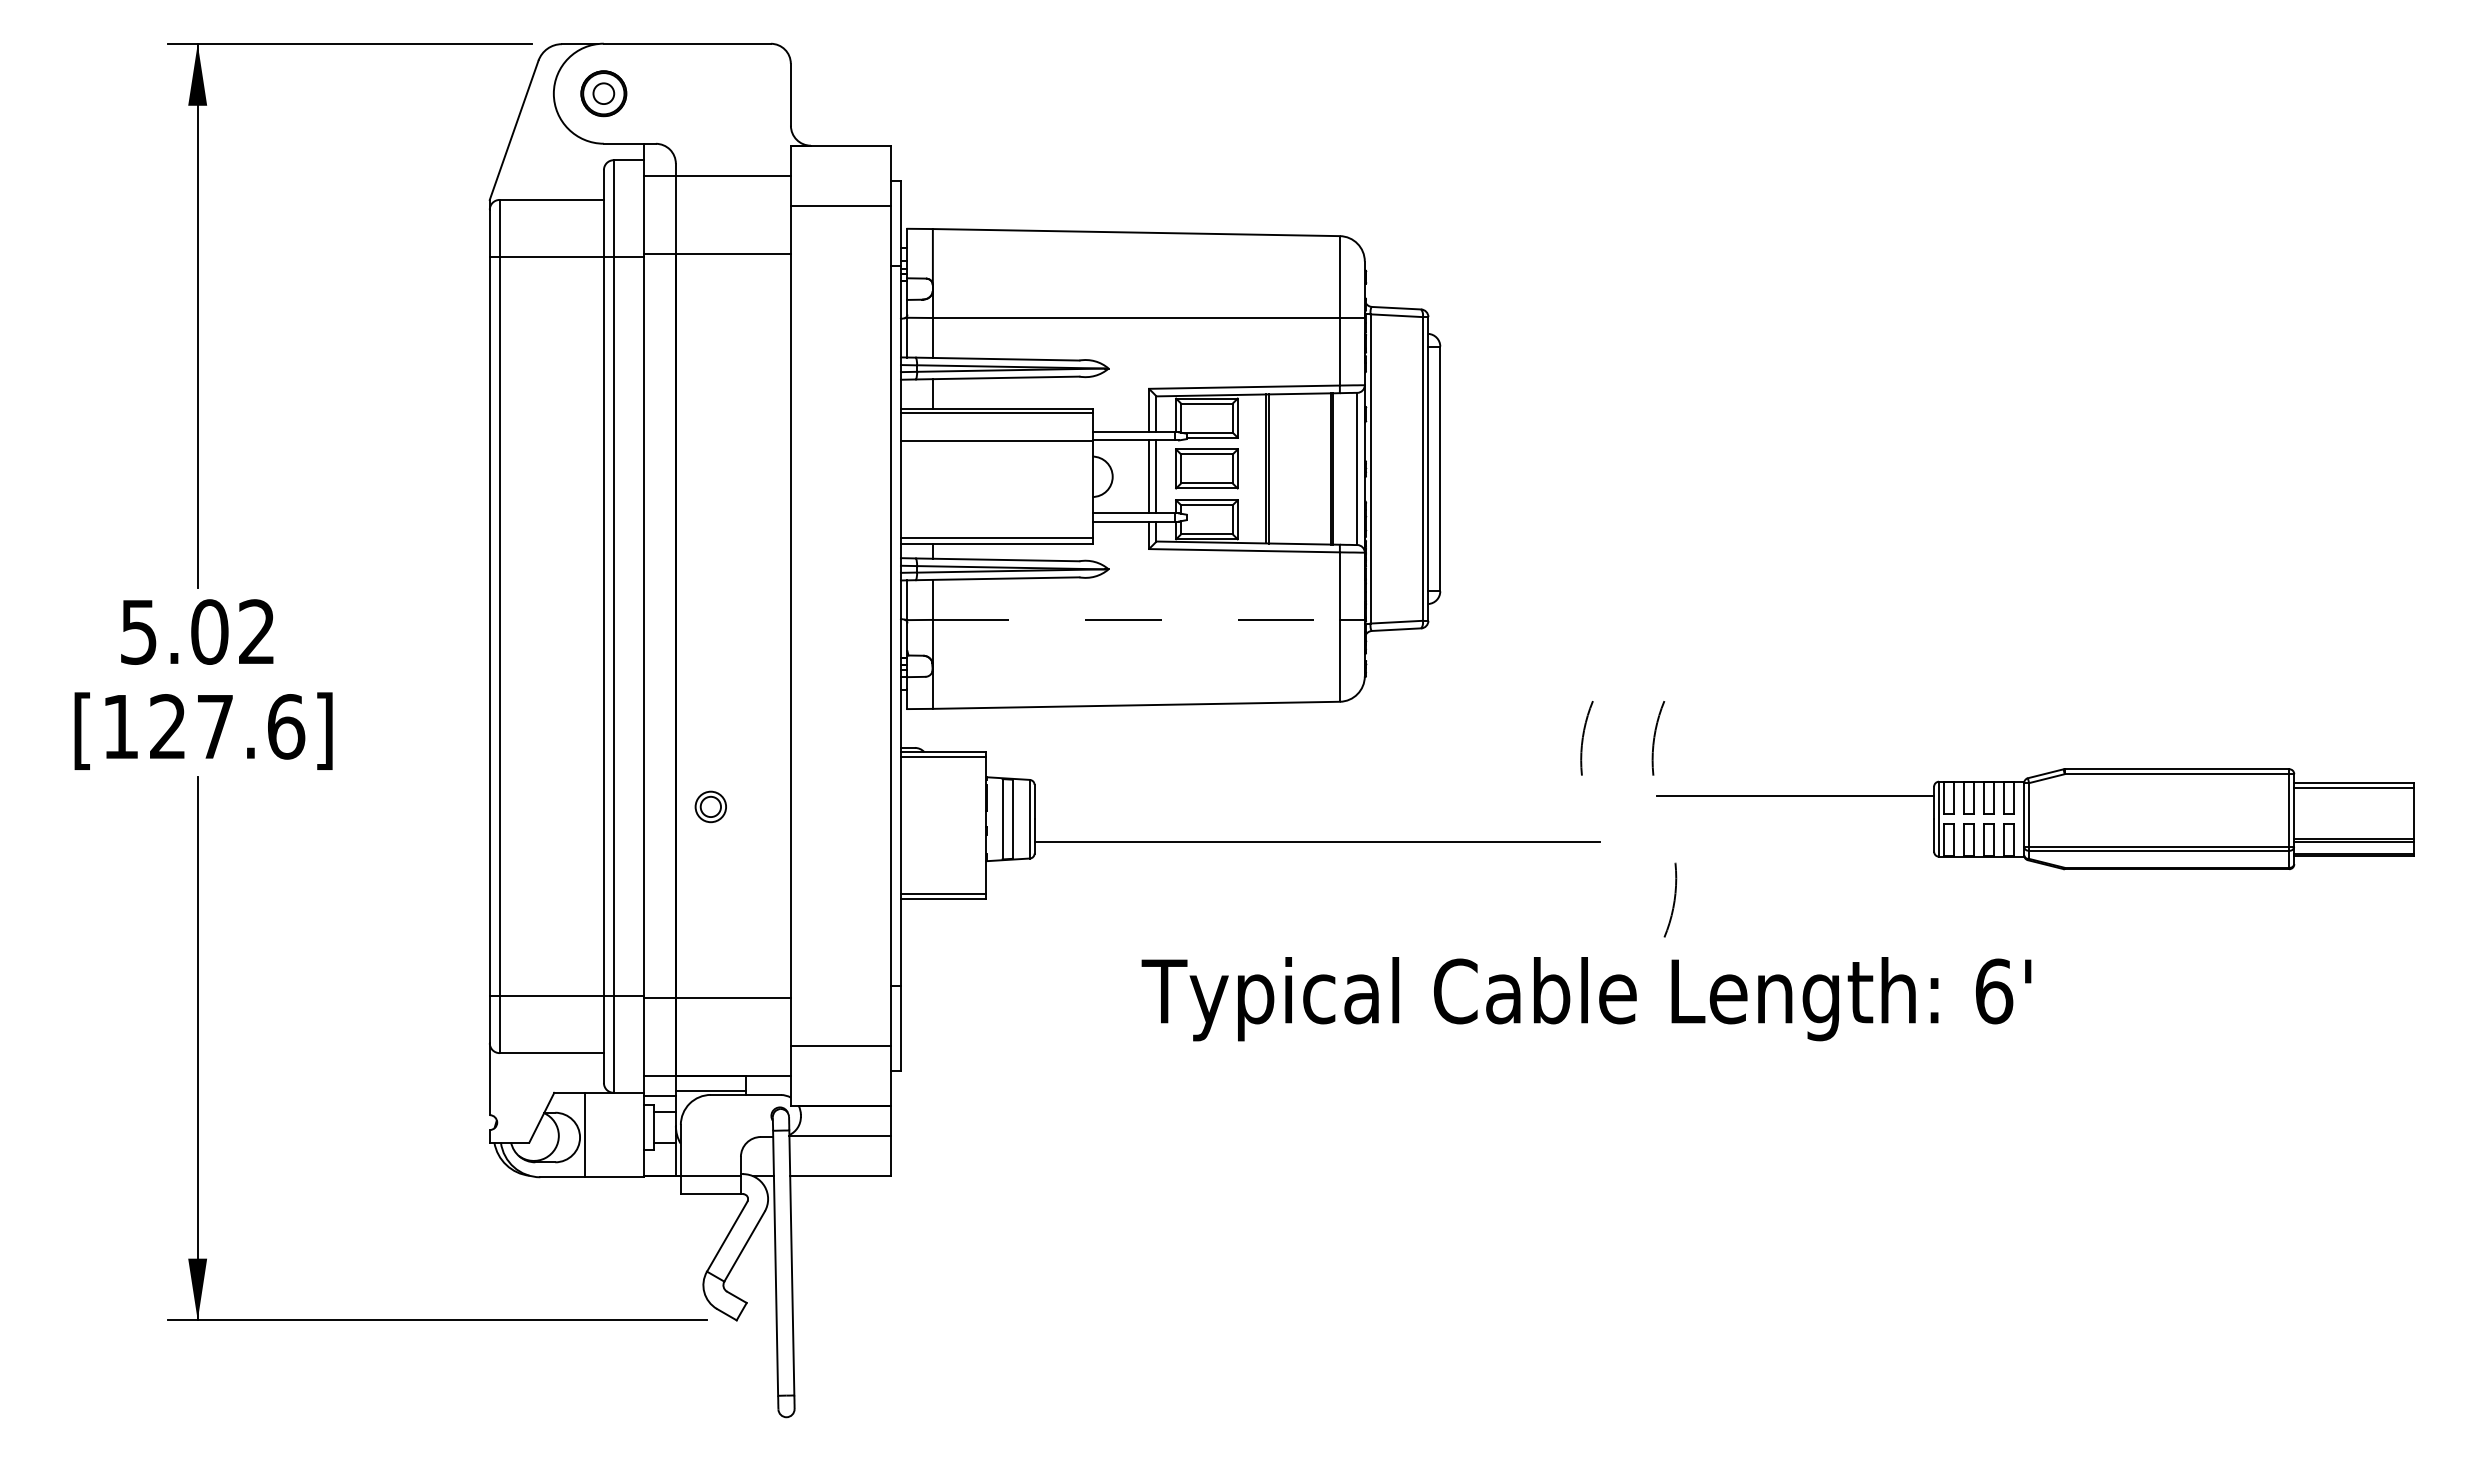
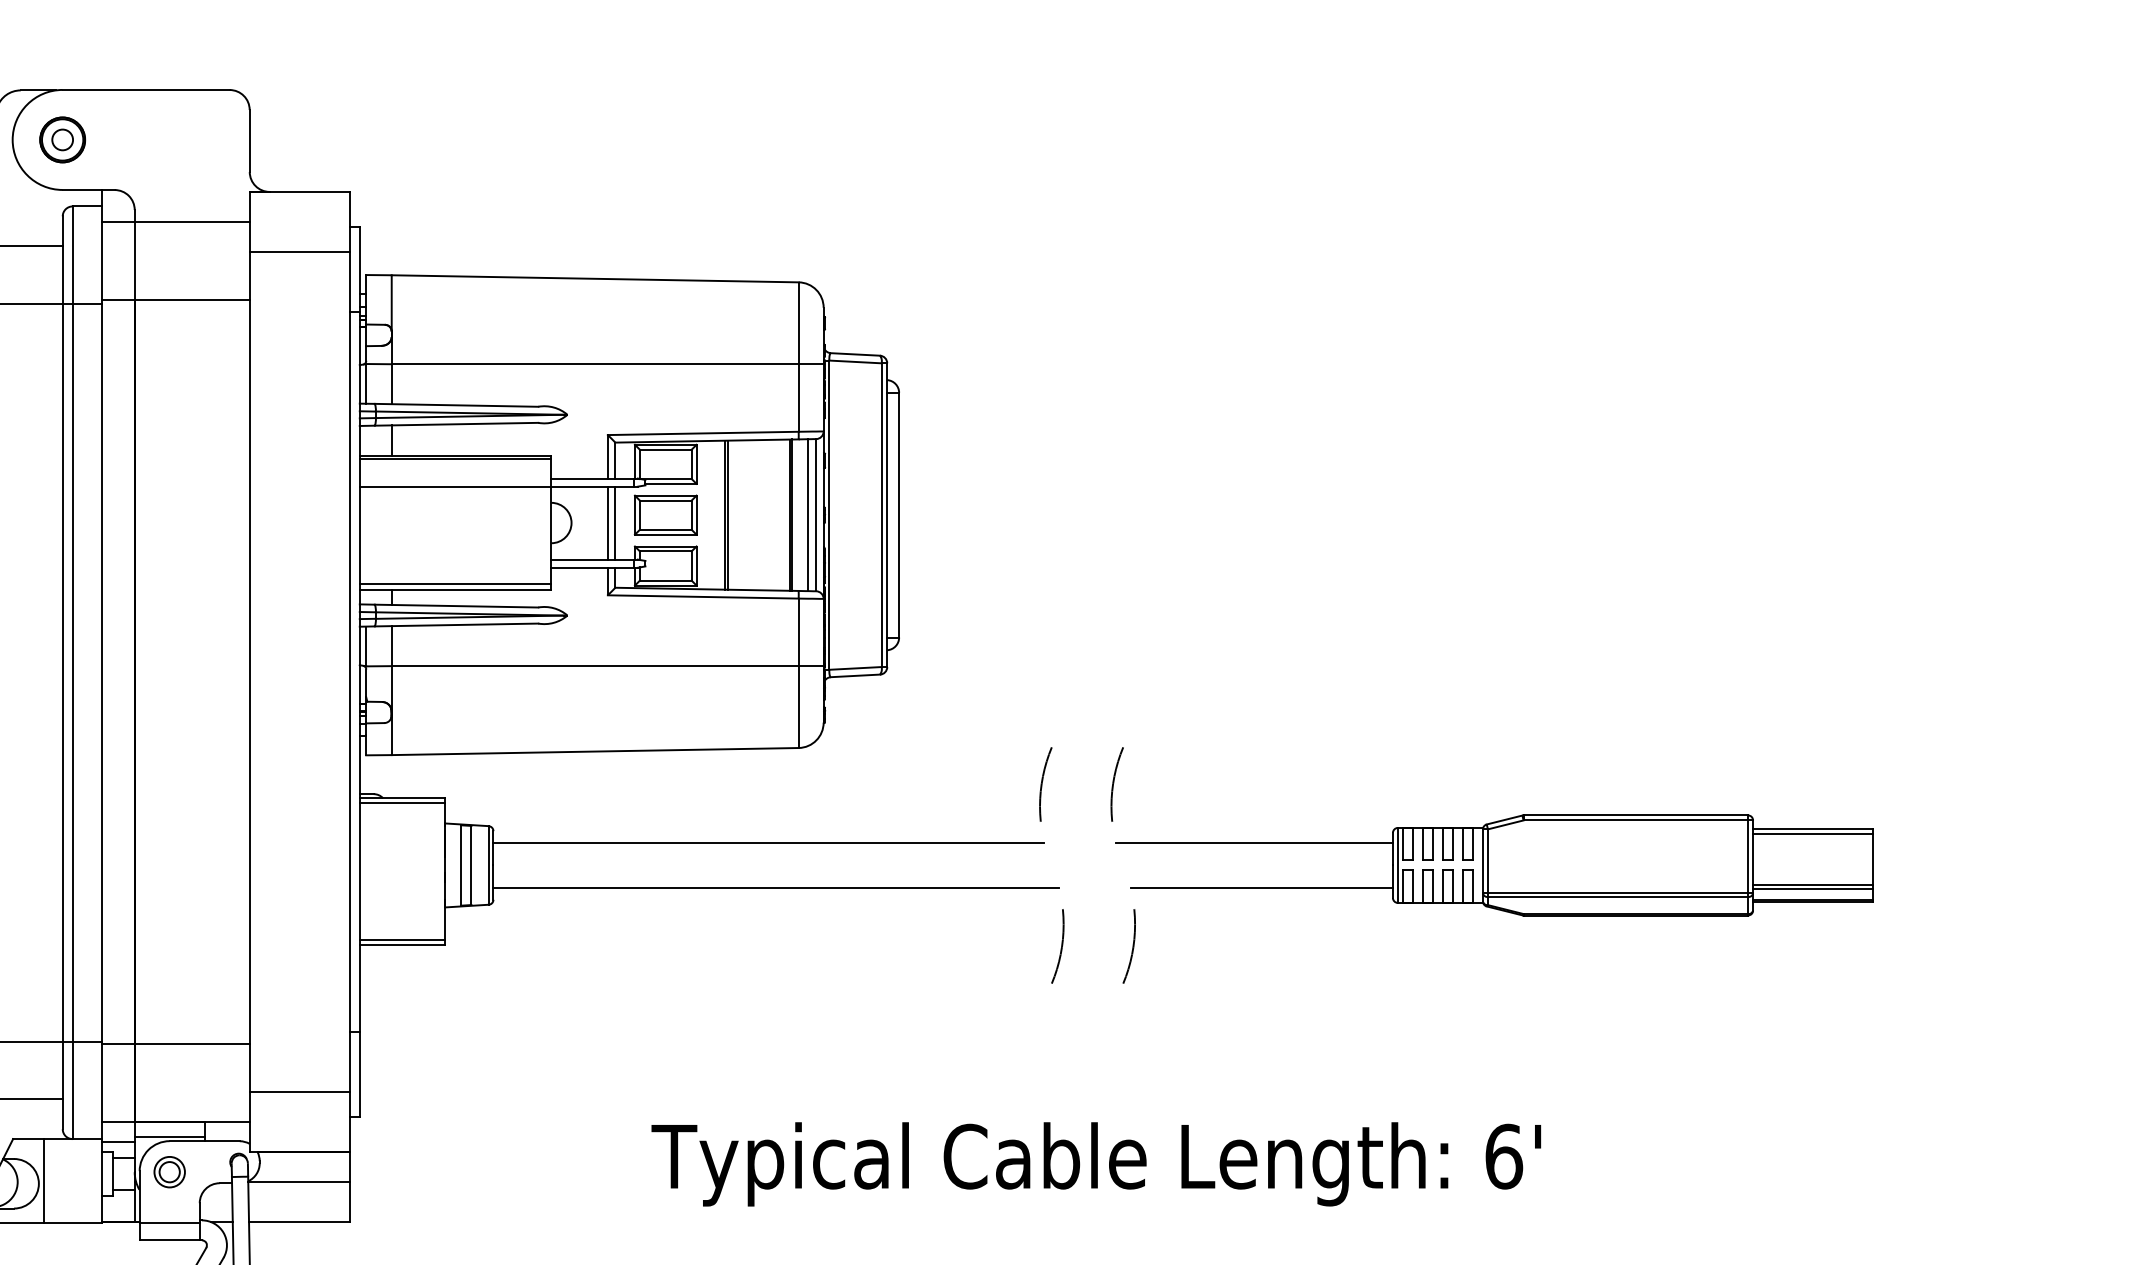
line: (1349, 468) -> (808, 514), added
line: (1136, 619) -> (595, 665), dashed -> solid
line: (1309, 796) -> (768, 842), added
part: (710, 806) -> (169, 1171), moved
line: (1802, 842) -> (1261, 888), added
arc: (1602, 899) -> (1061, 945), added
text: (1586, 999) -> (1096, 1164), moved

